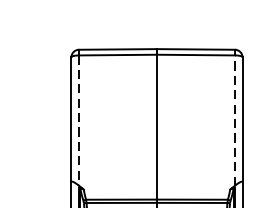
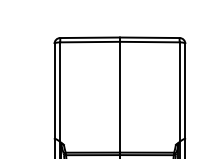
line: (79, 121) -> (60, 92), dashed -> solid
line: (234, 121) -> (179, 92), dashed -> solid

